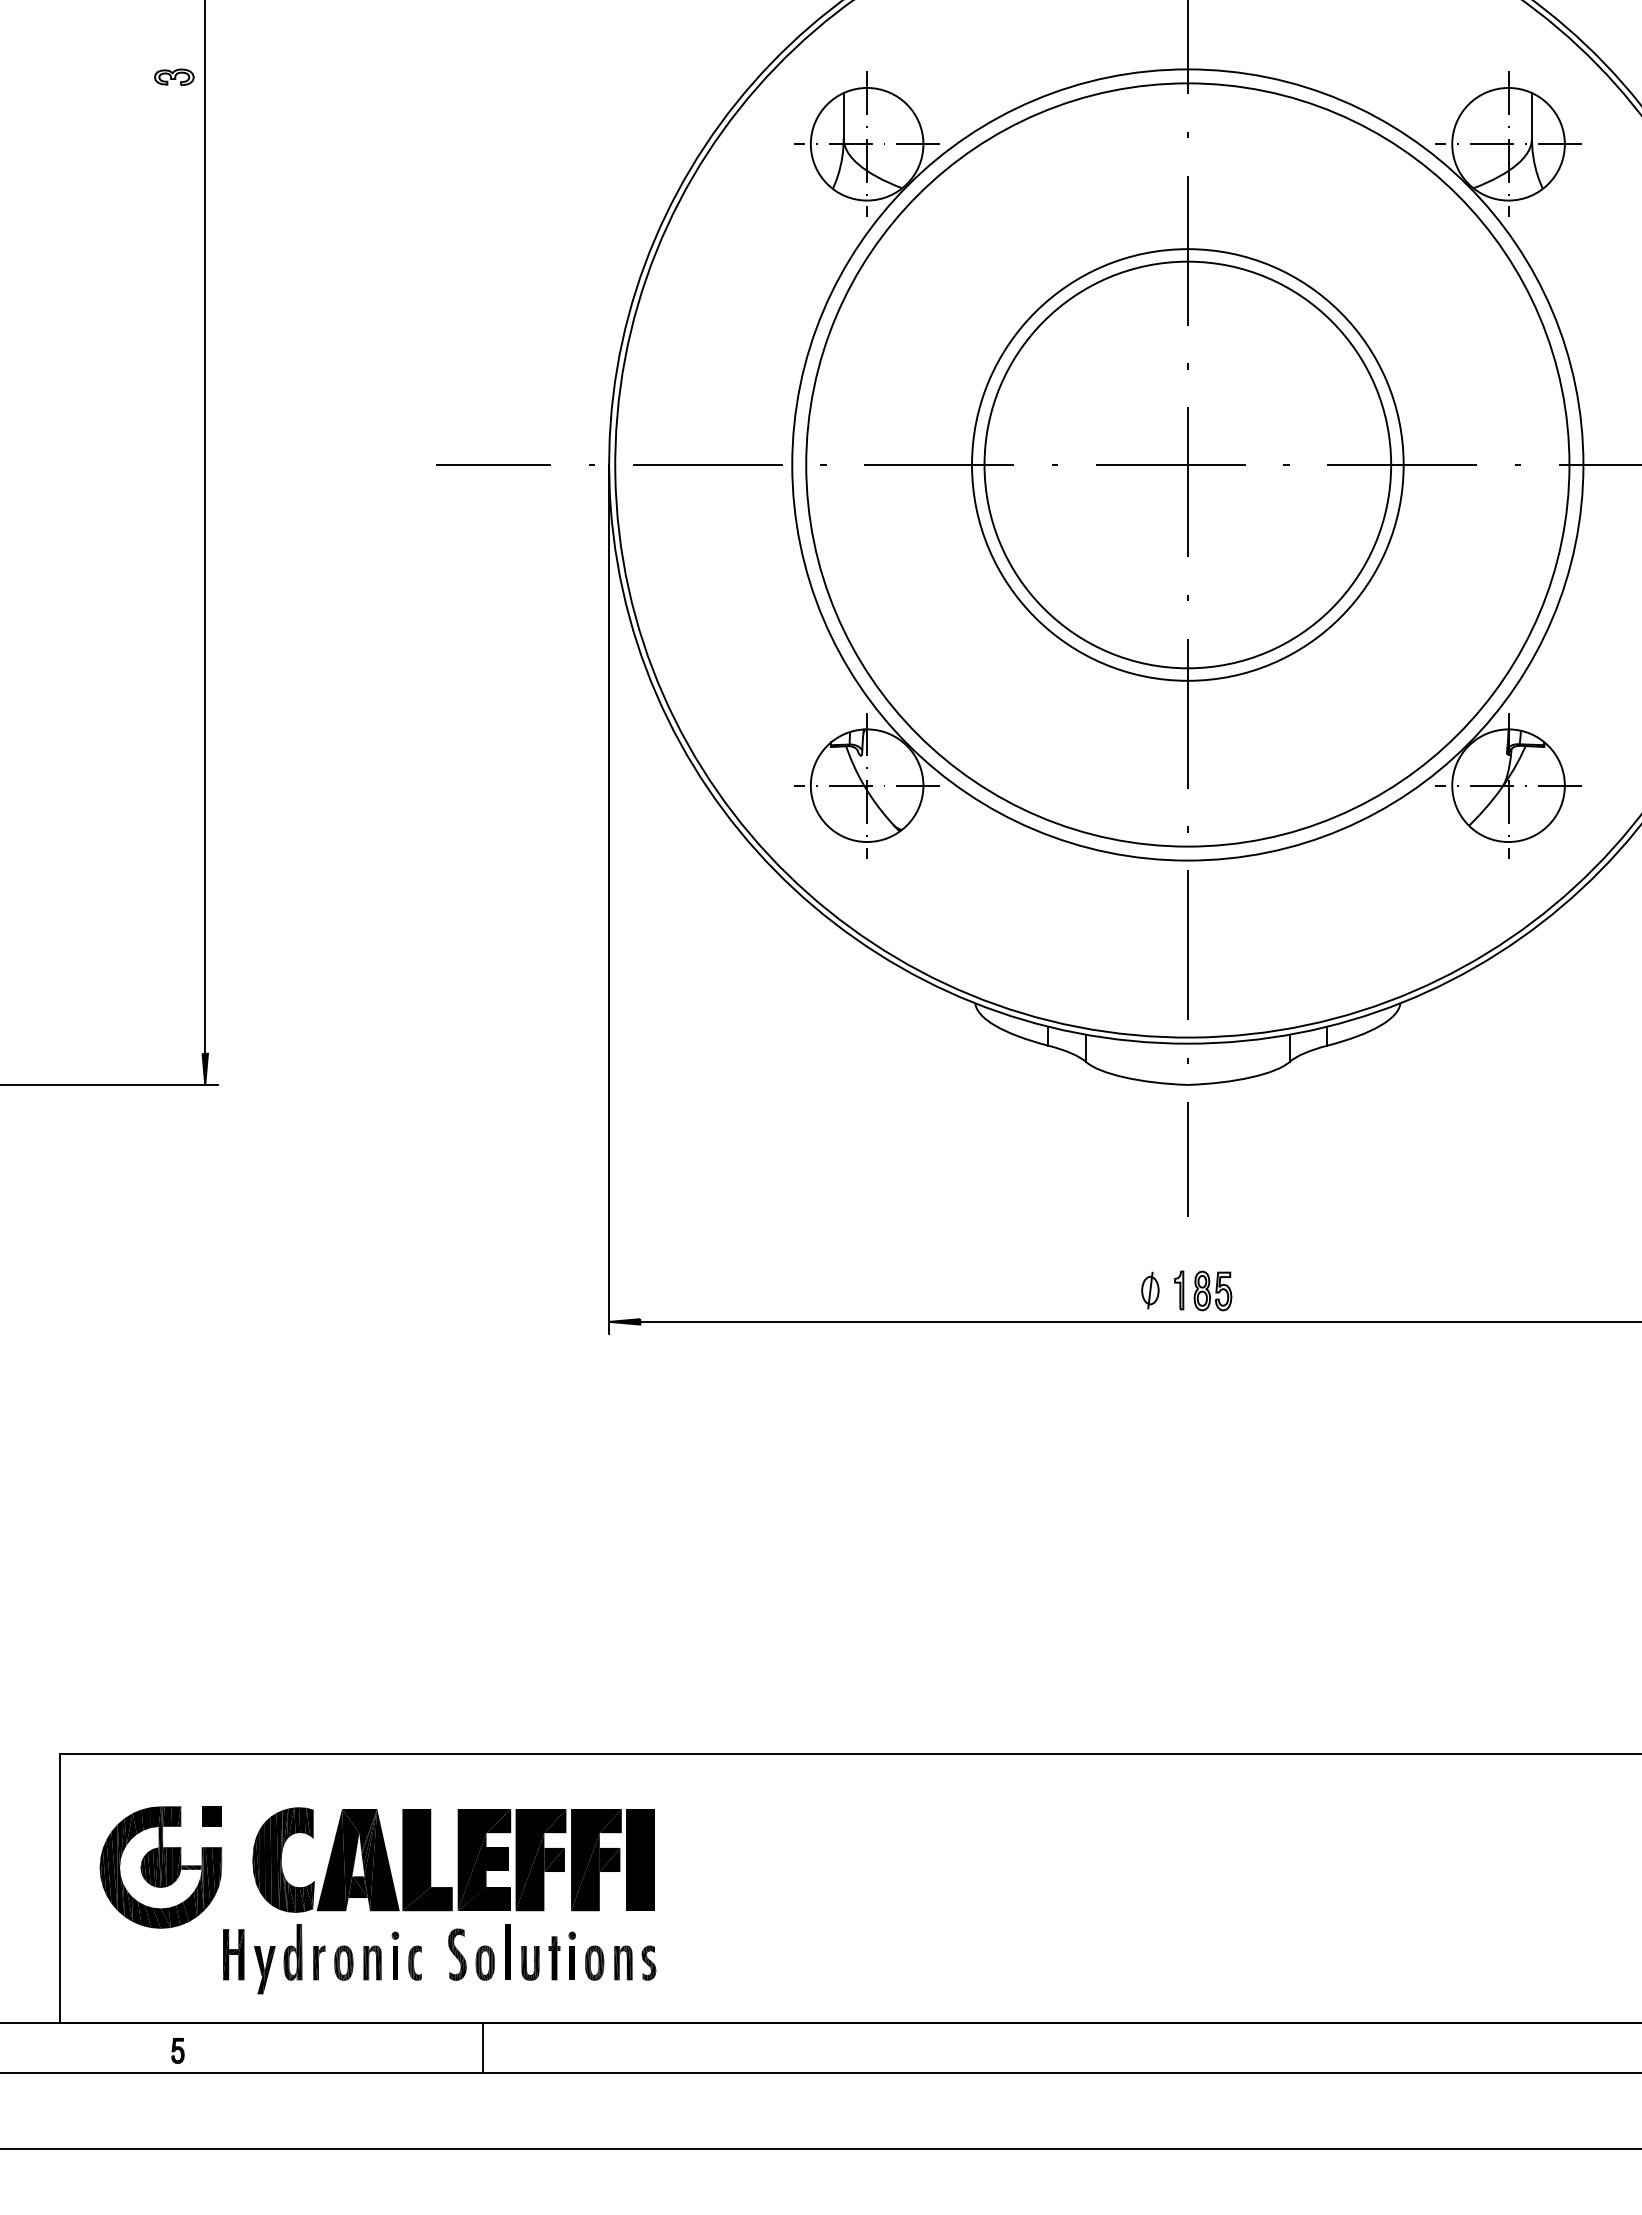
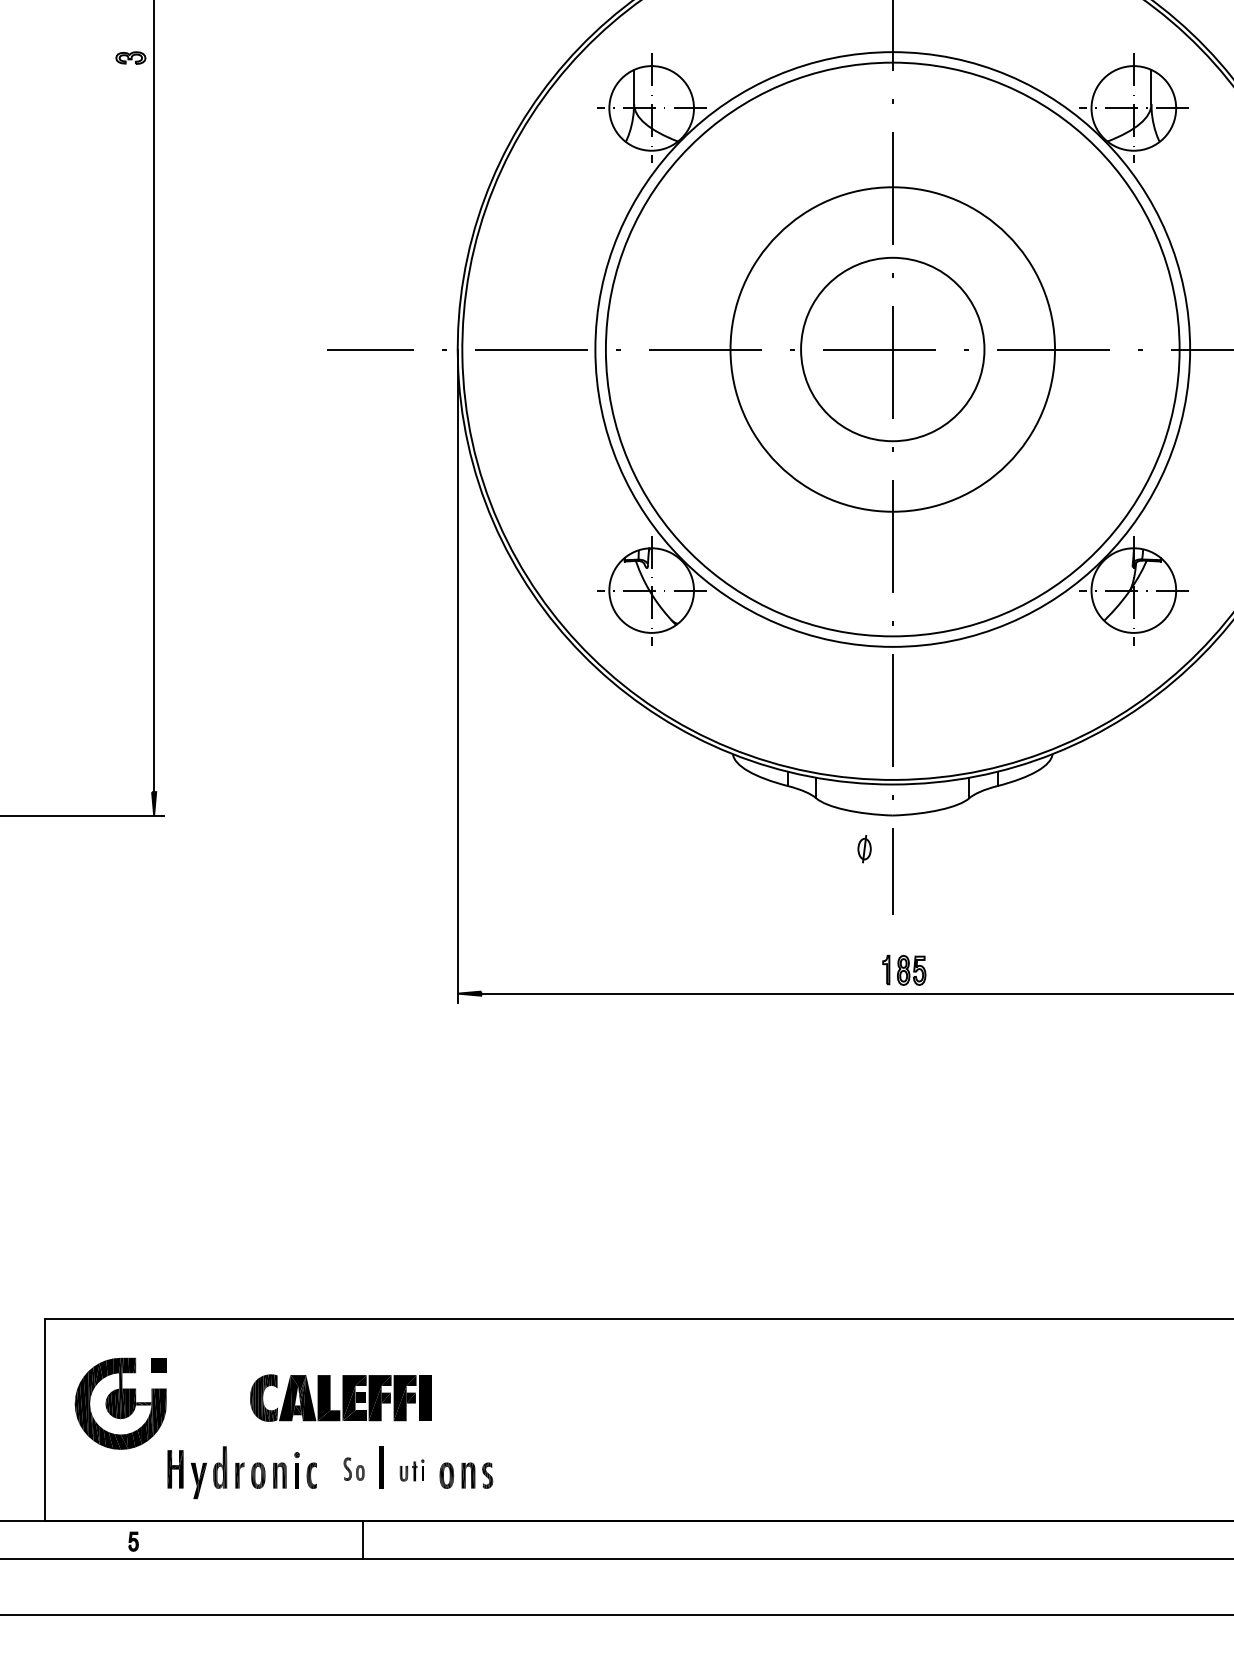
circle: (1187, 464) -> (892, 349), size x0.6
part: (1150, 1291) -> (864, 849), moved
part: (453, 1859) -> (340, 1397), size x0.6
part: (470, 1953) -> (353, 1468), size x0.6
part: (547, 1956) -> (411, 1470), size x0.6

